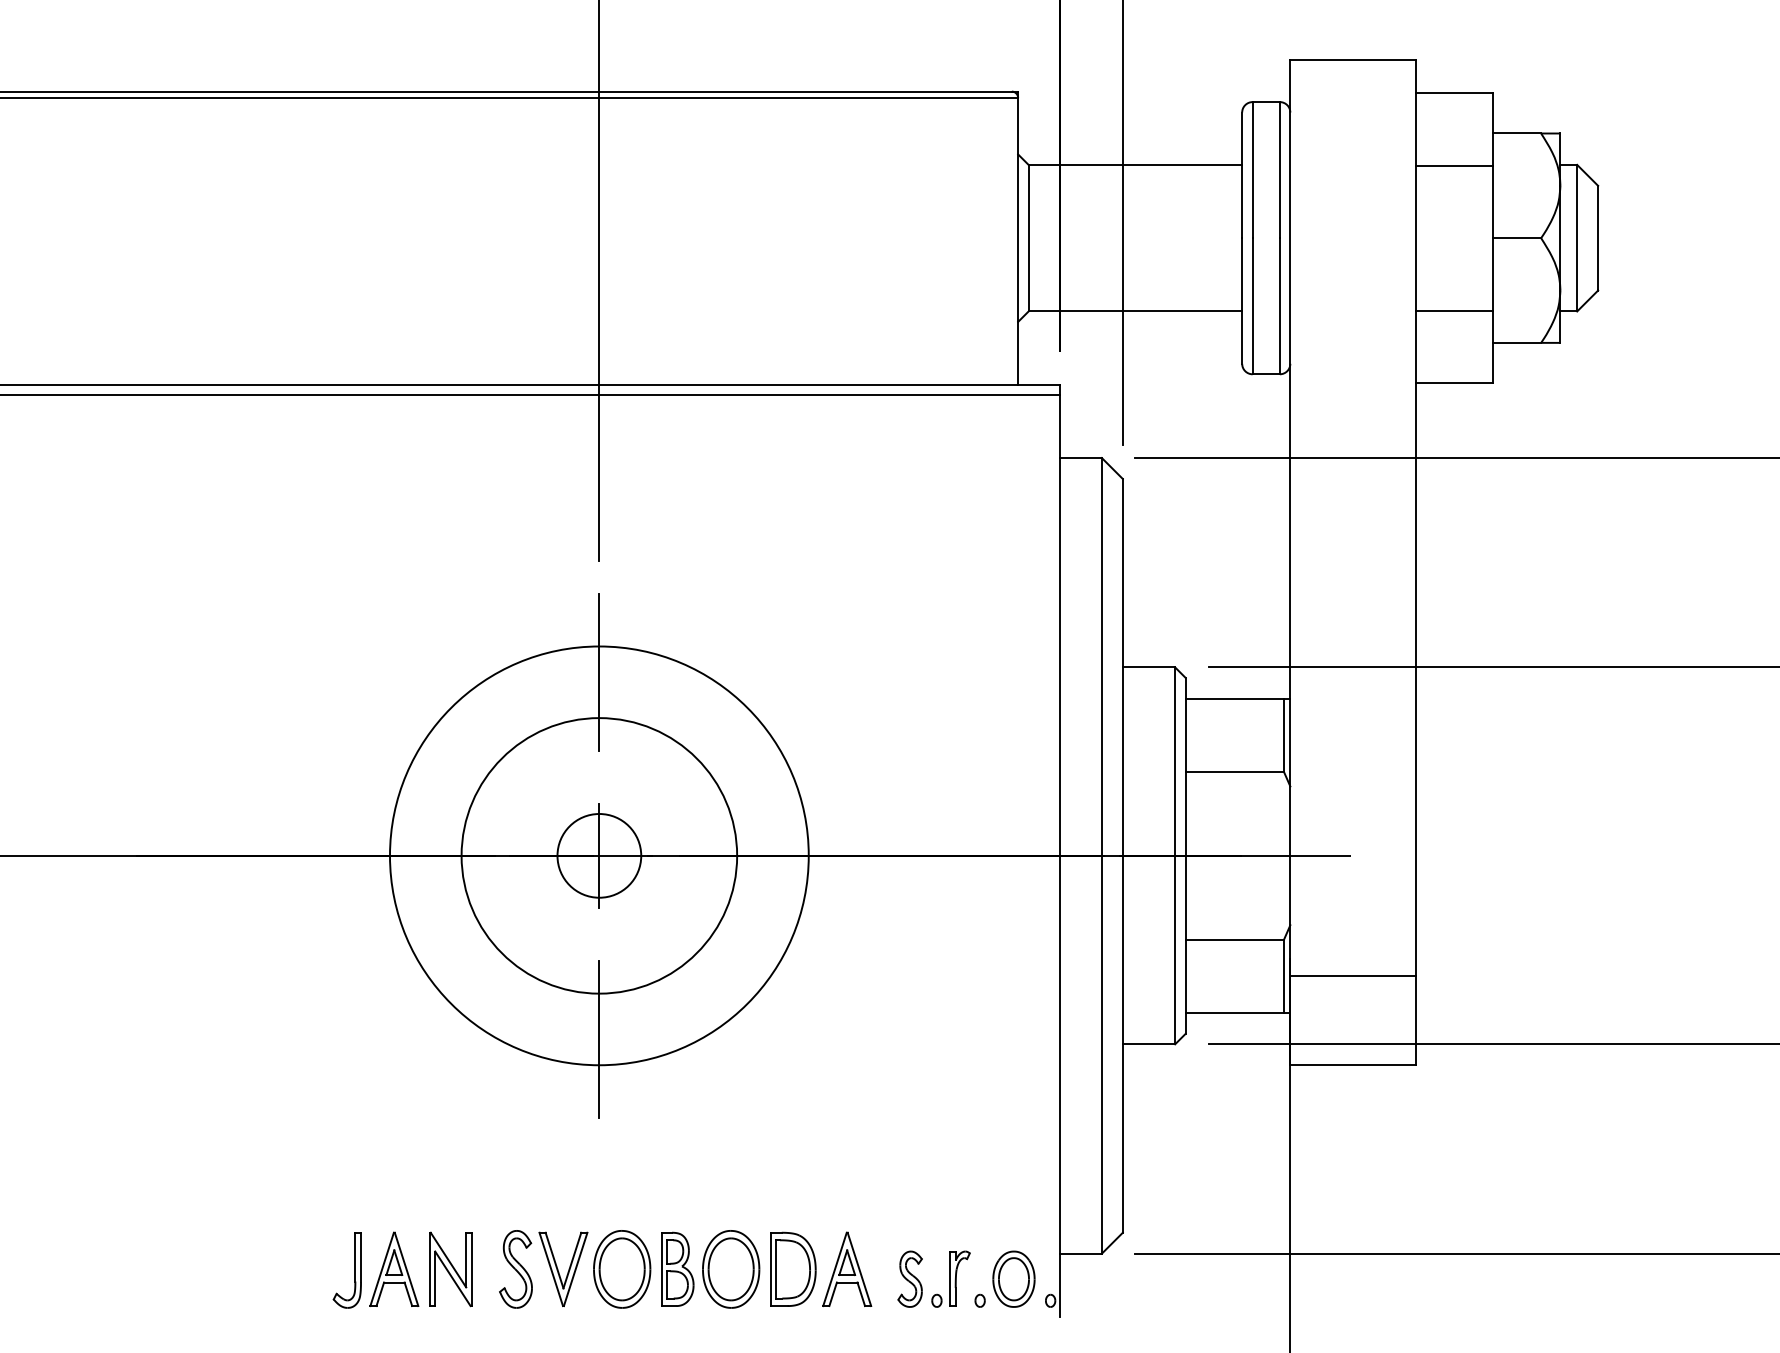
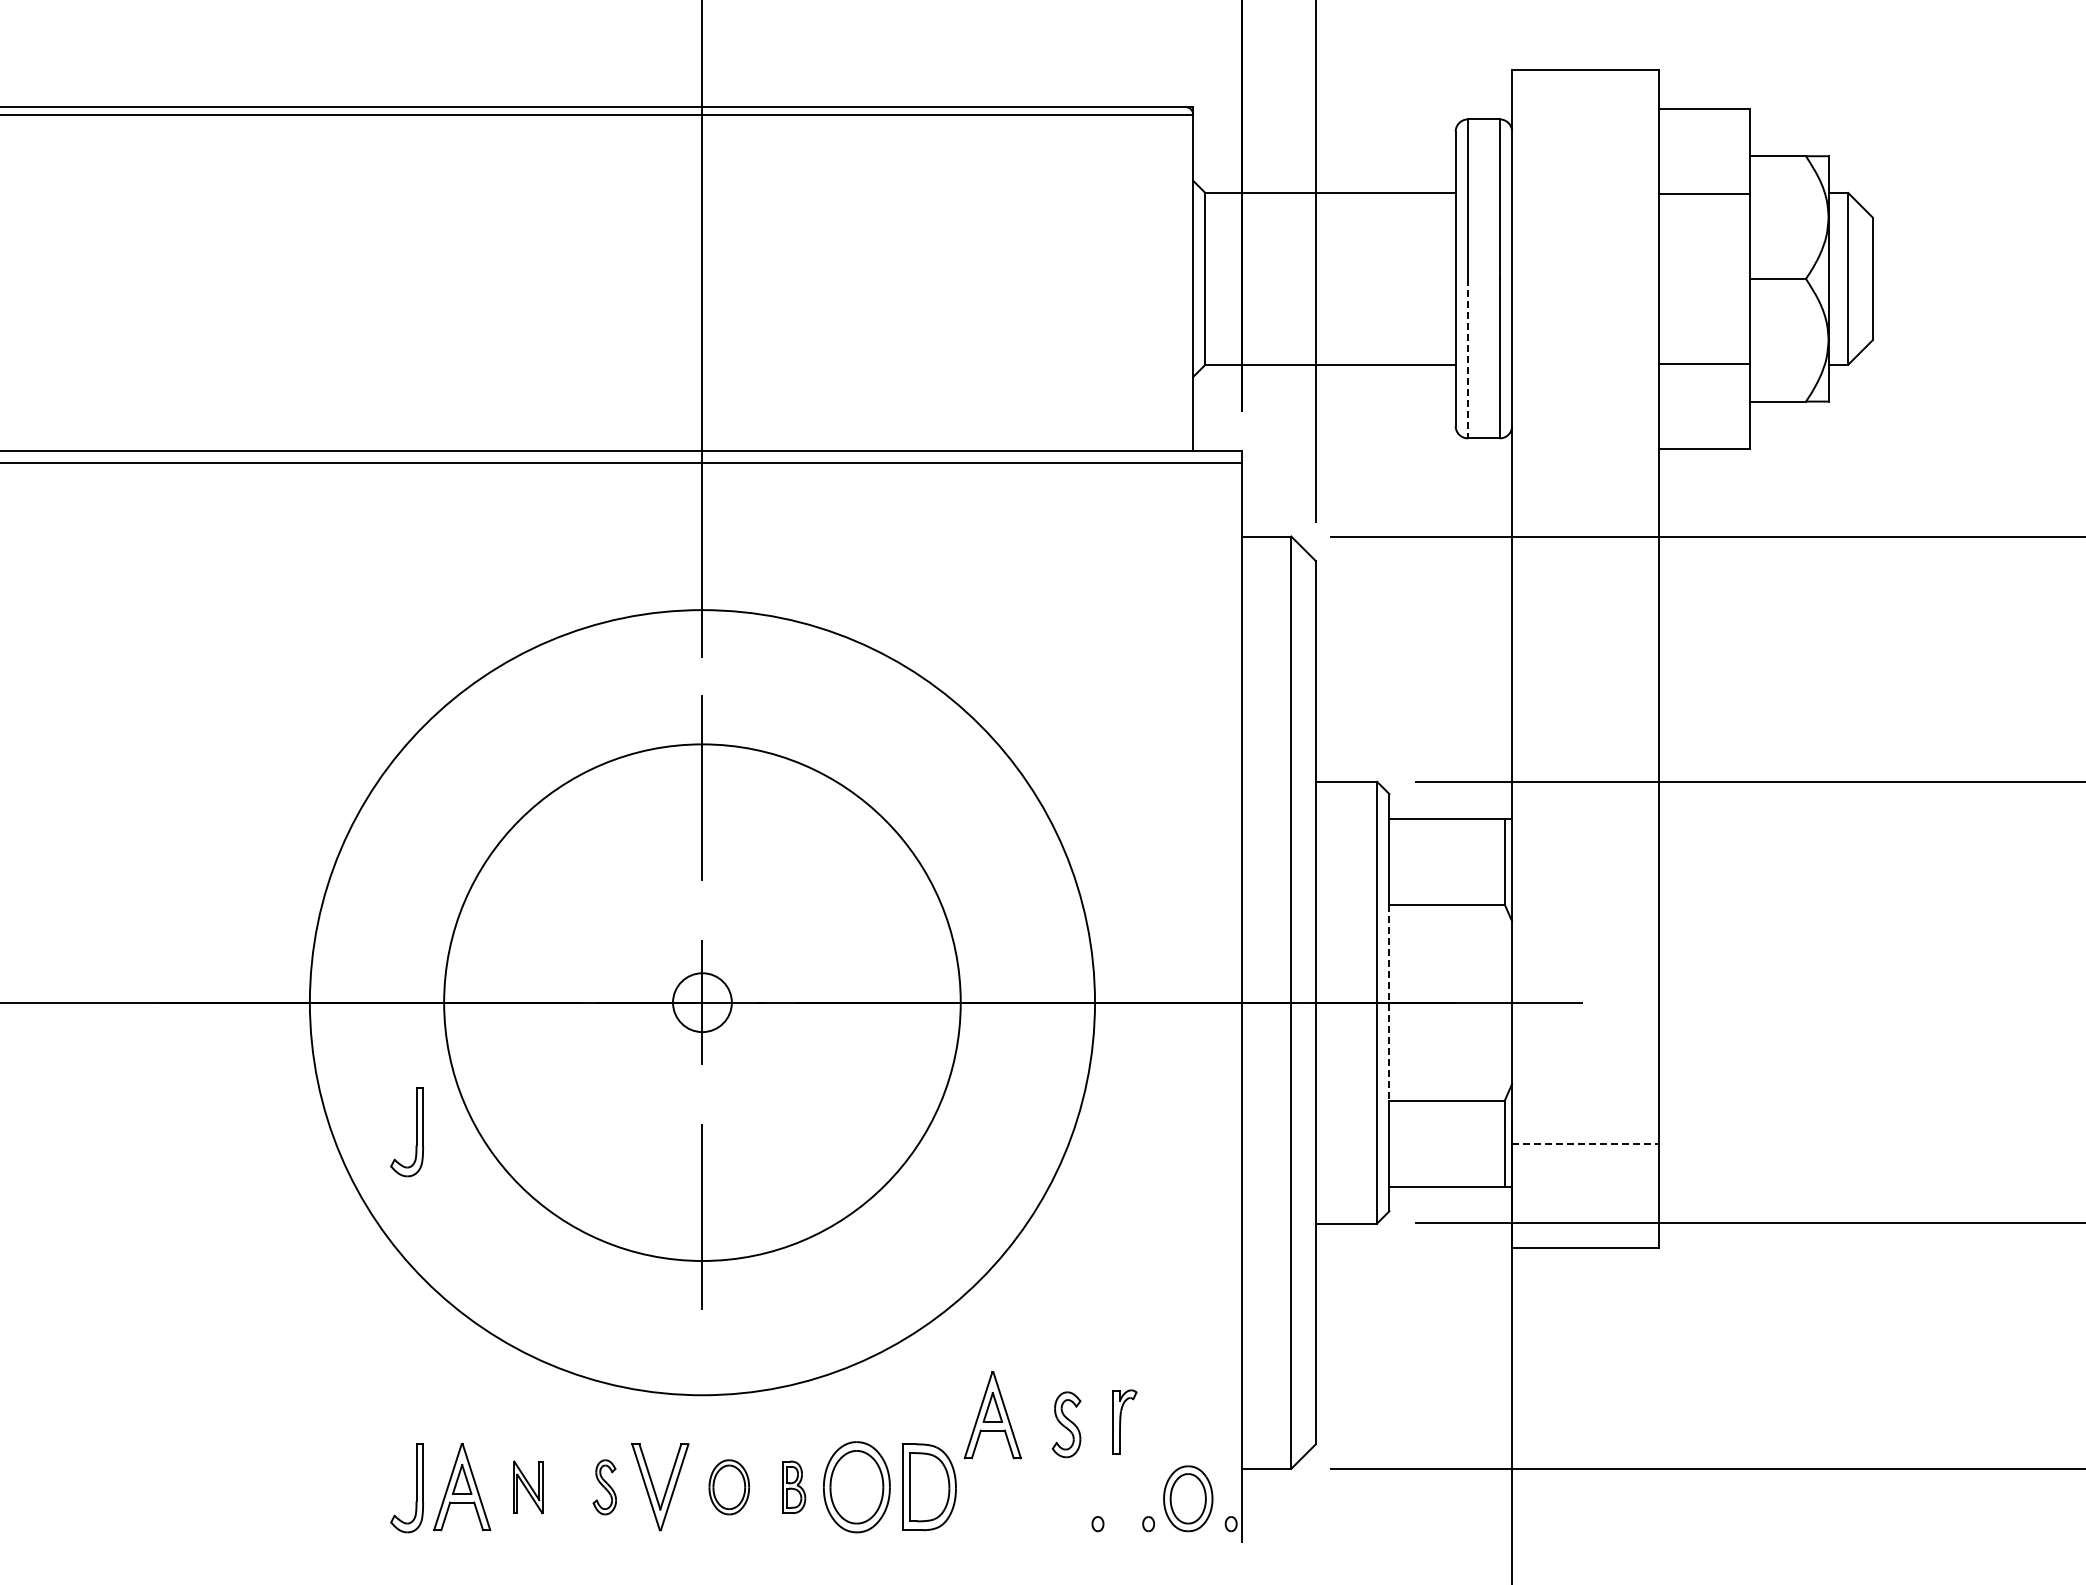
line: (1252, 306) -> (1467, 358), solid -> dashed
circle: (599, 855) -> (702, 1002), size x0.6
circle: (599, 855) -> (702, 1002), size x1.6
circle: (599, 855) -> (702, 1002), size x1.6
line: (1185, 856) -> (1389, 1003), solid -> dashed
part: (355, 966) -> (416, 1132), added
line: (1352, 976) -> (1585, 1144), solid -> dashed
part: (450, 1269) -> (528, 1487), size x0.6
part: (515, 1269) -> (604, 1487), size x0.6
part: (622, 1269) -> (729, 1487), size x0.6
part: (677, 1269) -> (793, 1487), size x0.6
part: (846, 1269) -> (992, 1415), moved
part: (959, 1278) -> (1124, 1421), moved
part: (910, 1279) -> (1066, 1424), moved

